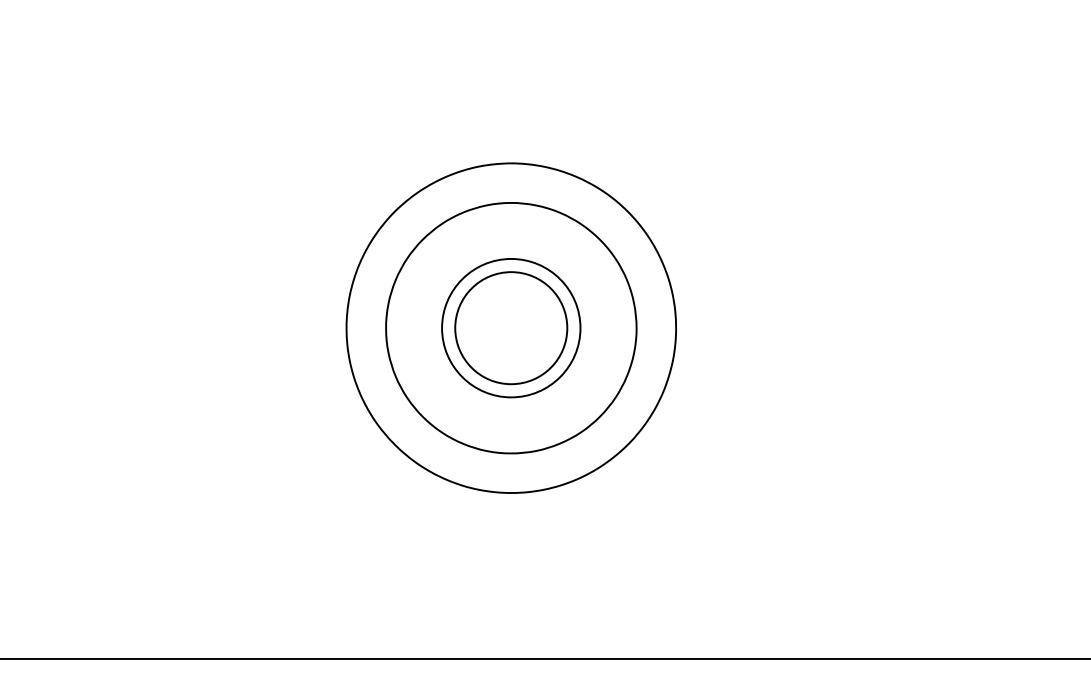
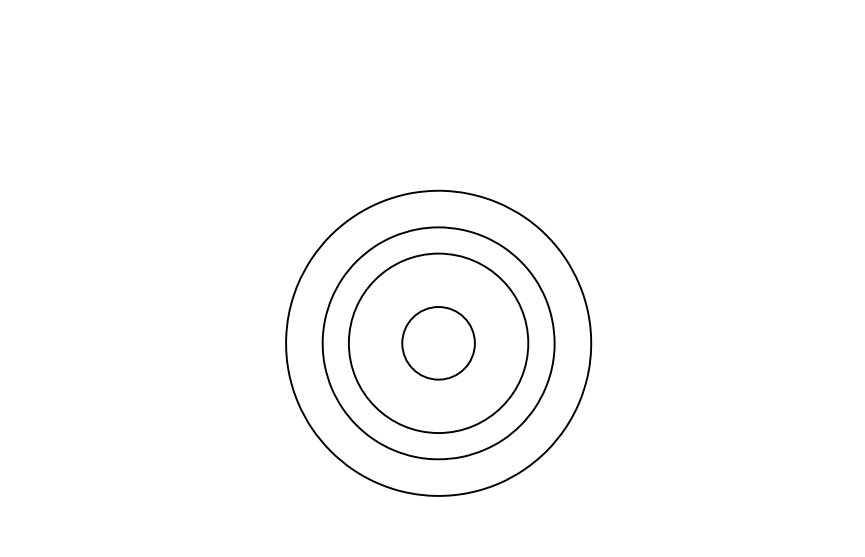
circle: (511, 327) -> (438, 342), size x1.4
circle: (511, 328) -> (438, 343), size x0.7

